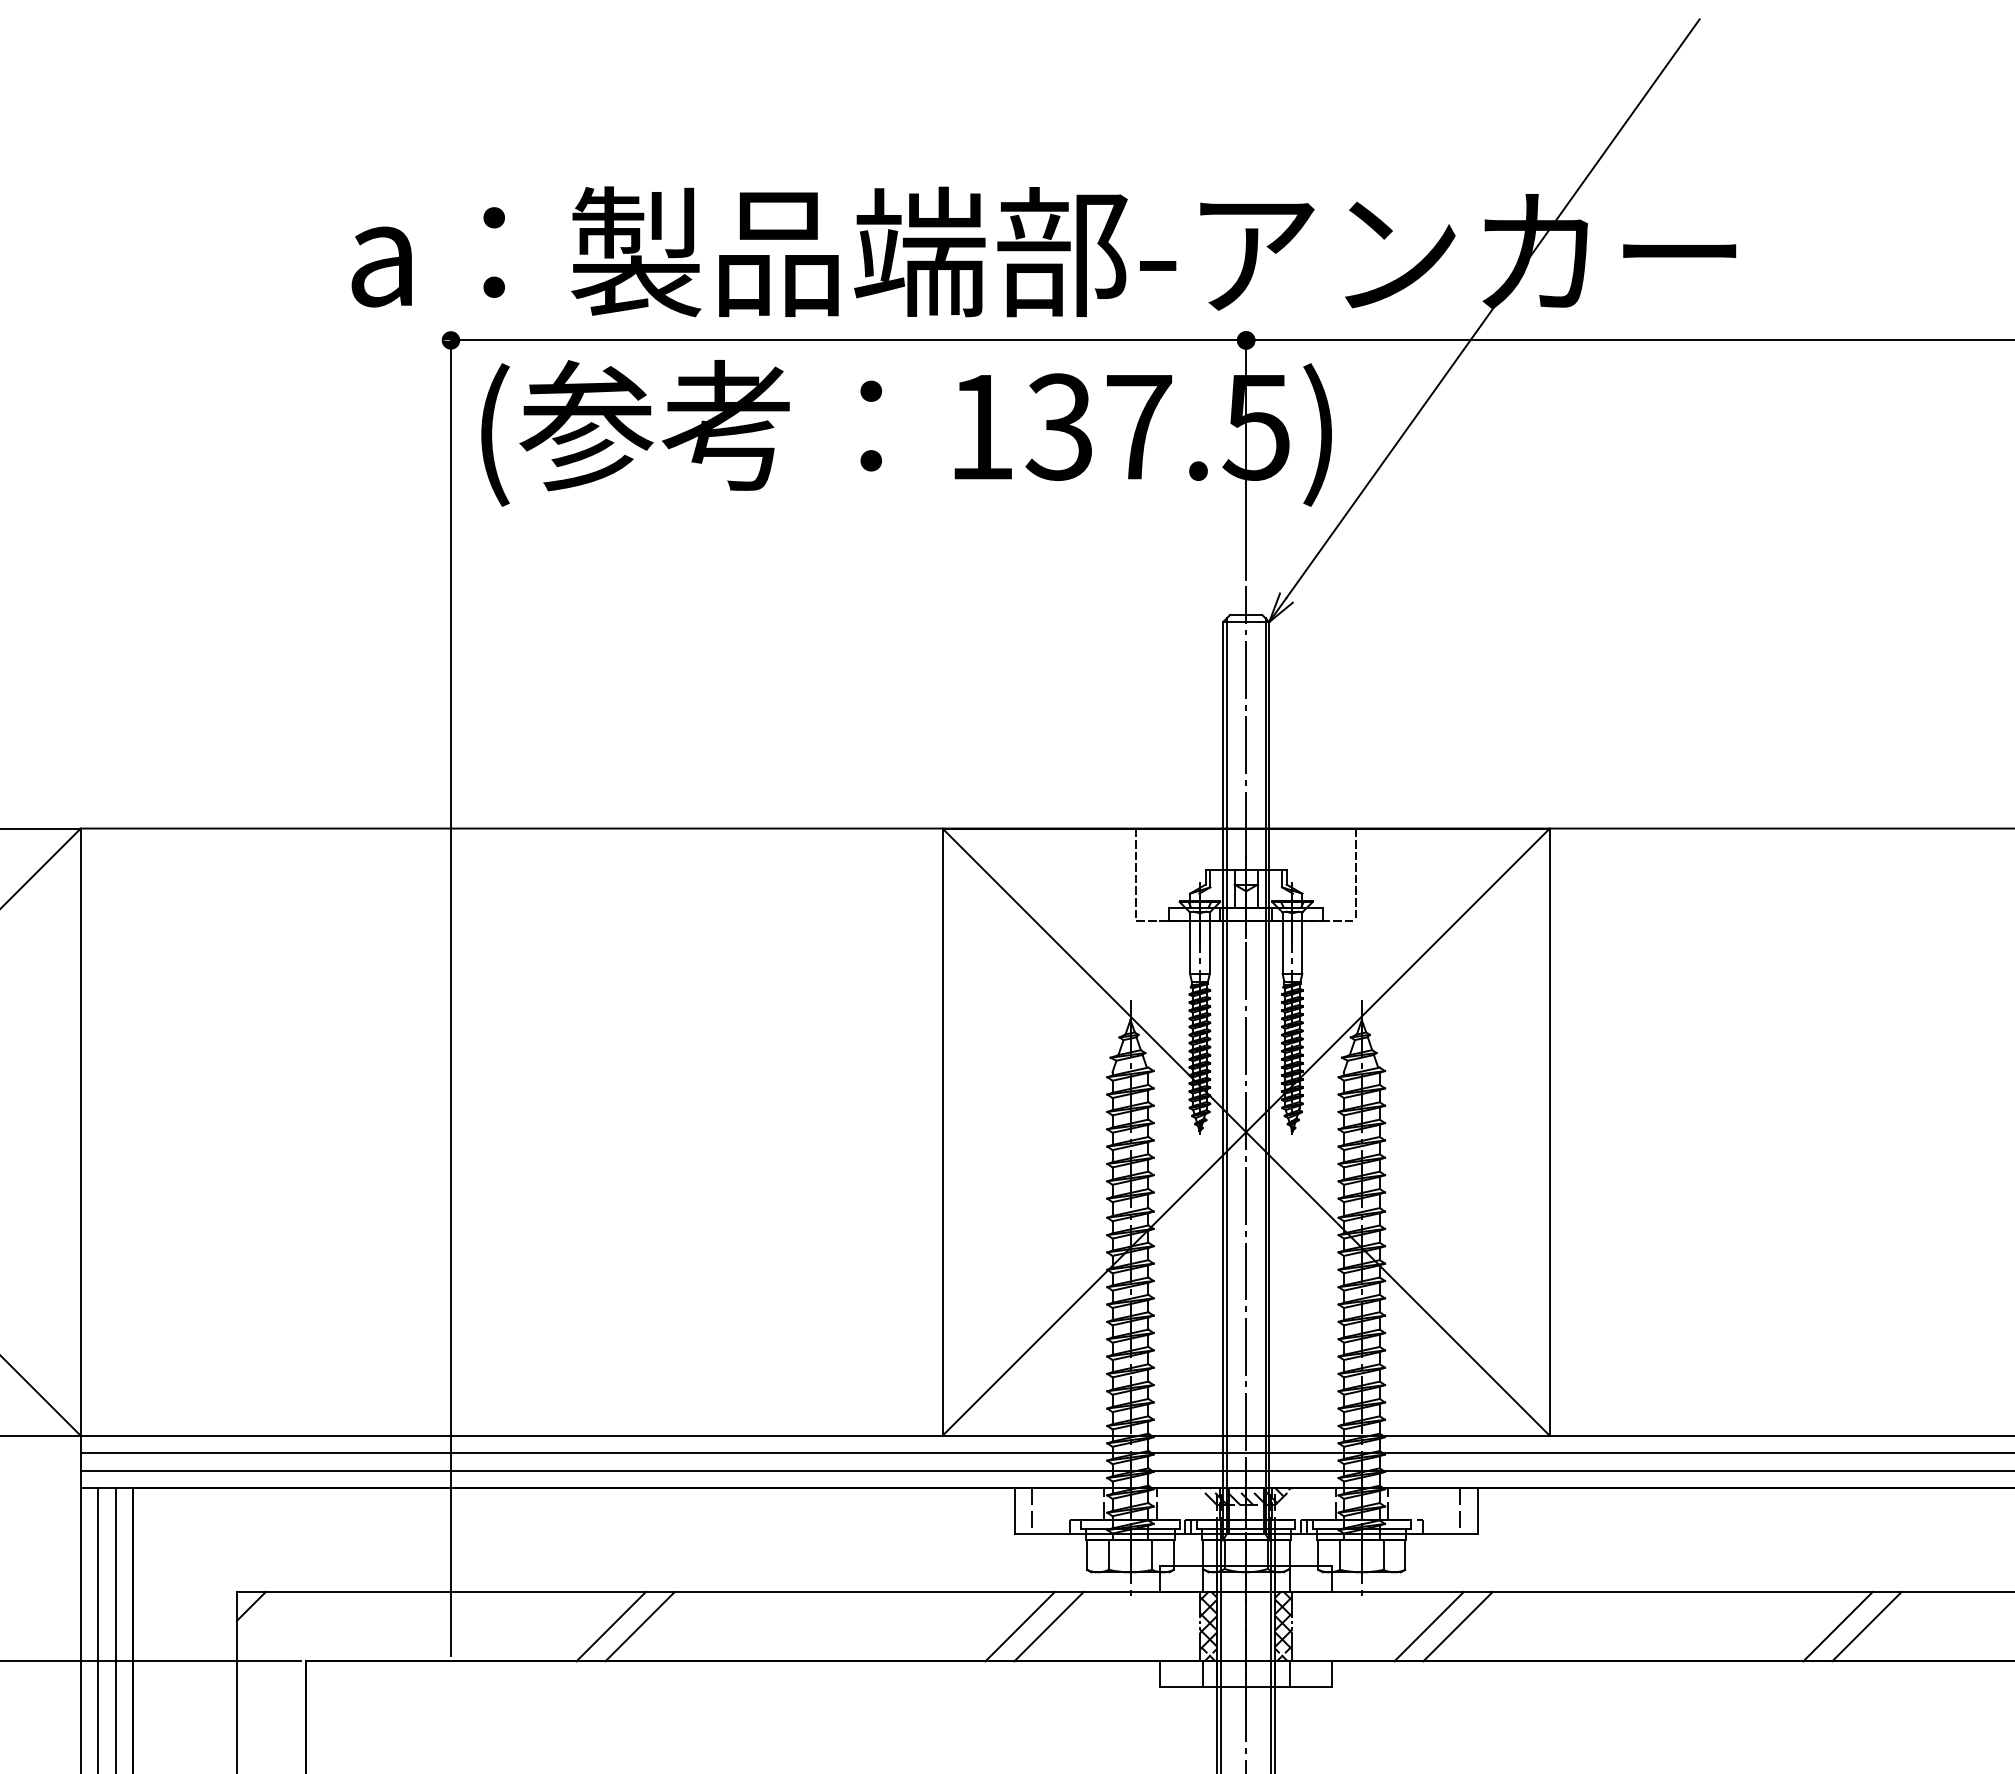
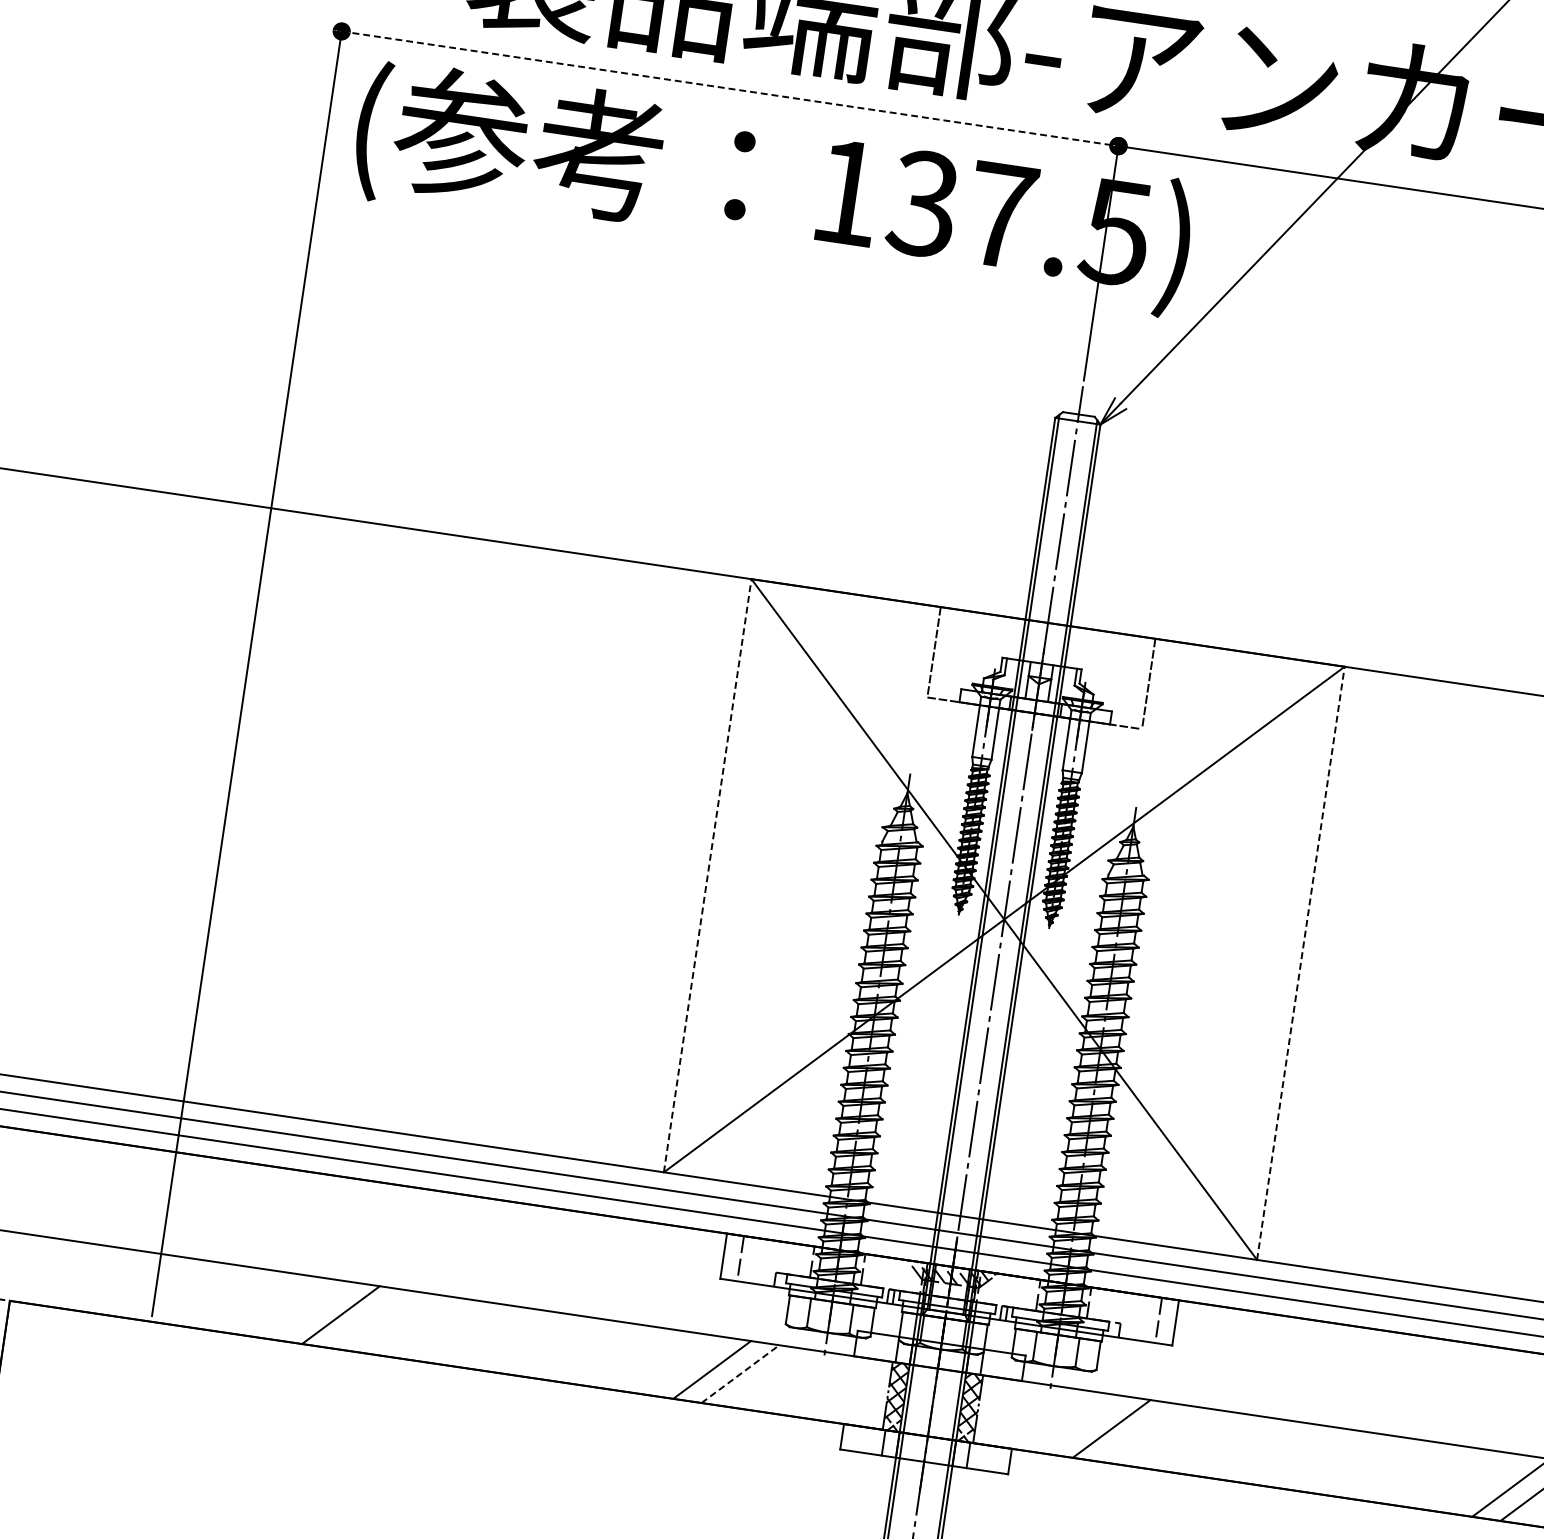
line: (848, 340) -> (730, 88), solid -> dashed
line: (942, 1132) -> (707, 876), solid -> dashed
line: (1549, 1132) -> (1300, 963), solid -> dashed
line: (610, 1626) -> (312, 1310), removed
line: (1049, 1626) -> (740, 1374), solid -> dashed
line: (1457, 1626) -> (1139, 1432), removed

